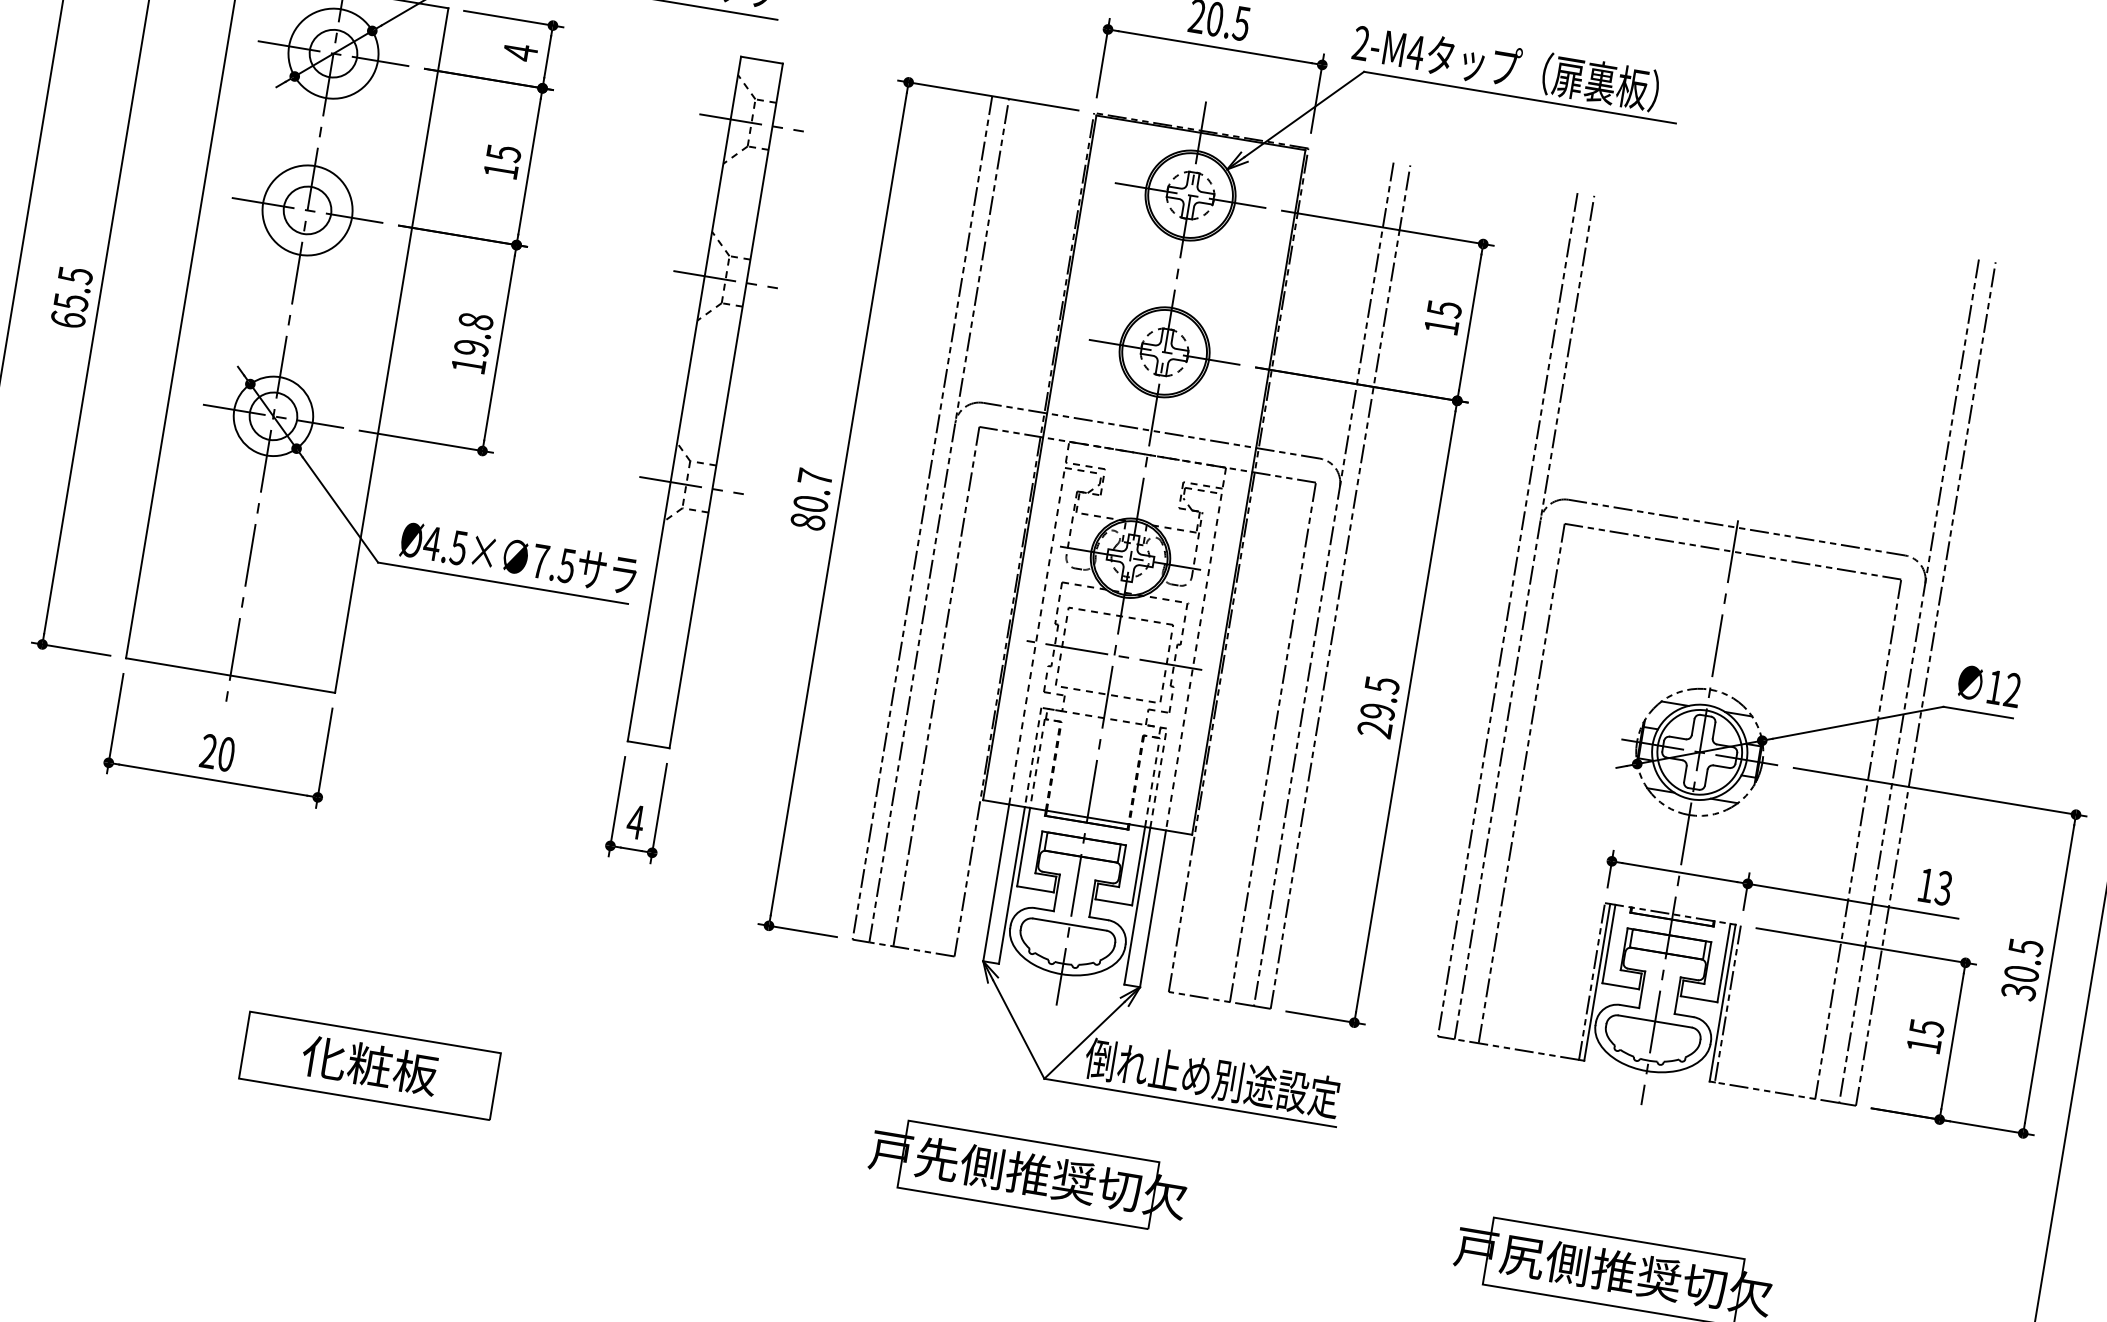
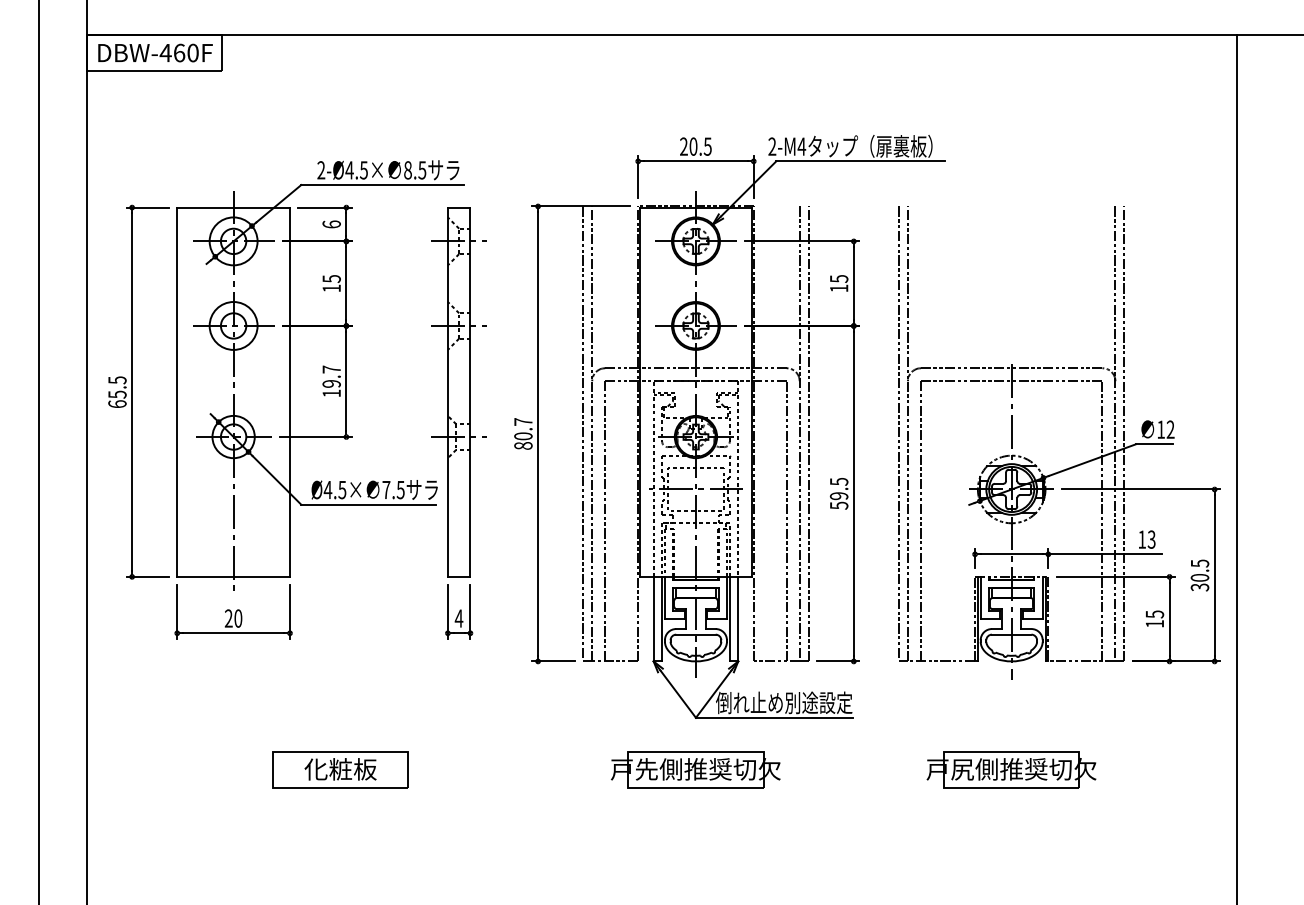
text: (520, 52) -> (331, 224), 4 -> 6
text: (475, 321) -> (331, 369), 19.8 -> 19.7
text: (1373, 728) -> (838, 505), 29.5 -> 59.5

